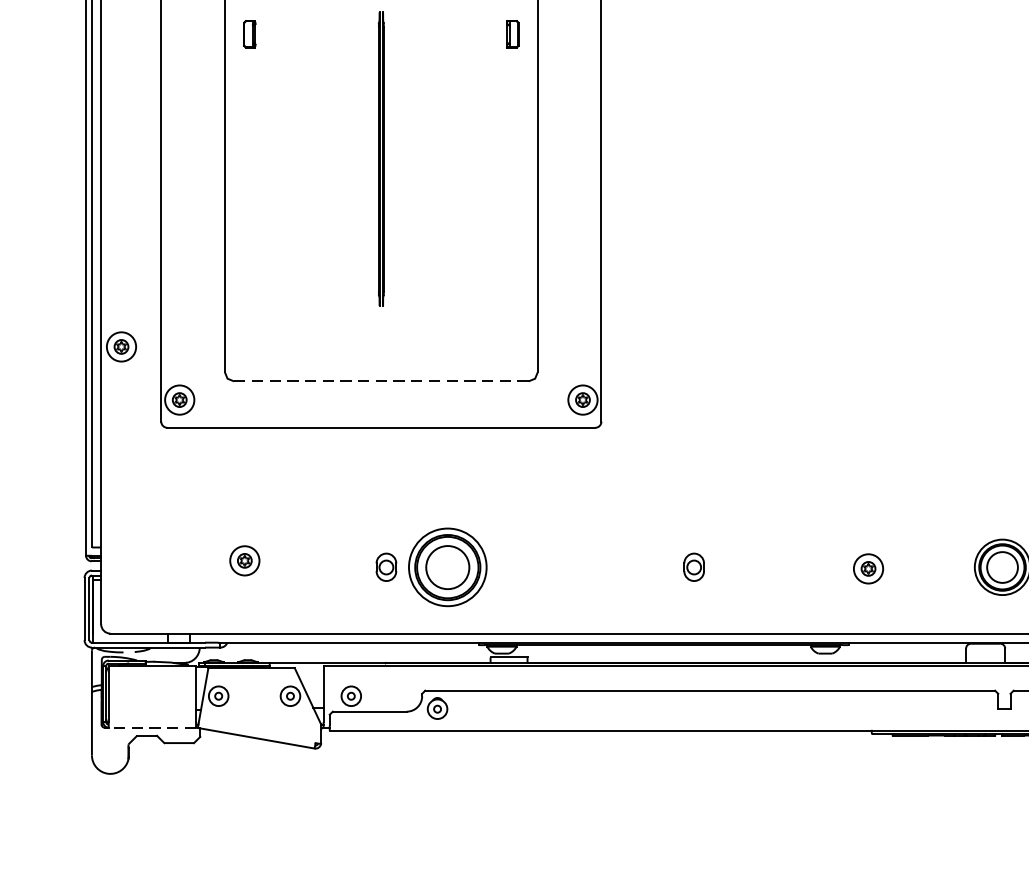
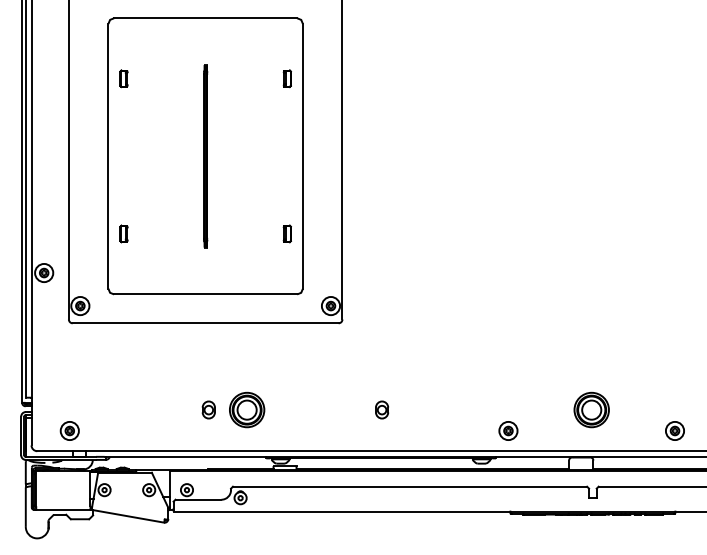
part: (249, 283) -> (123, 233), added
part: (511, 283) -> (286, 233), added
line: (381, 381) -> (205, 294), dashed -> solid
part: (244, 560) -> (69, 430), moved
part: (448, 566) -> (247, 409), size x0.71
part: (694, 566) -> (382, 409), moved
part: (868, 568) -> (508, 430), moved
line: (150, 727) -> (62, 509), dashed -> solid

